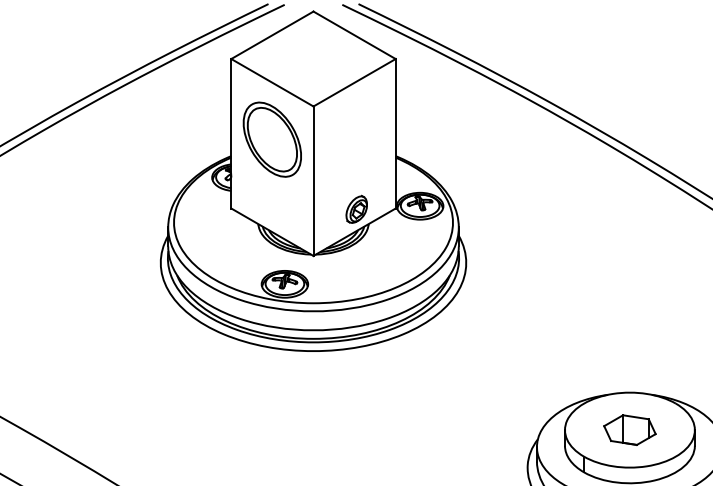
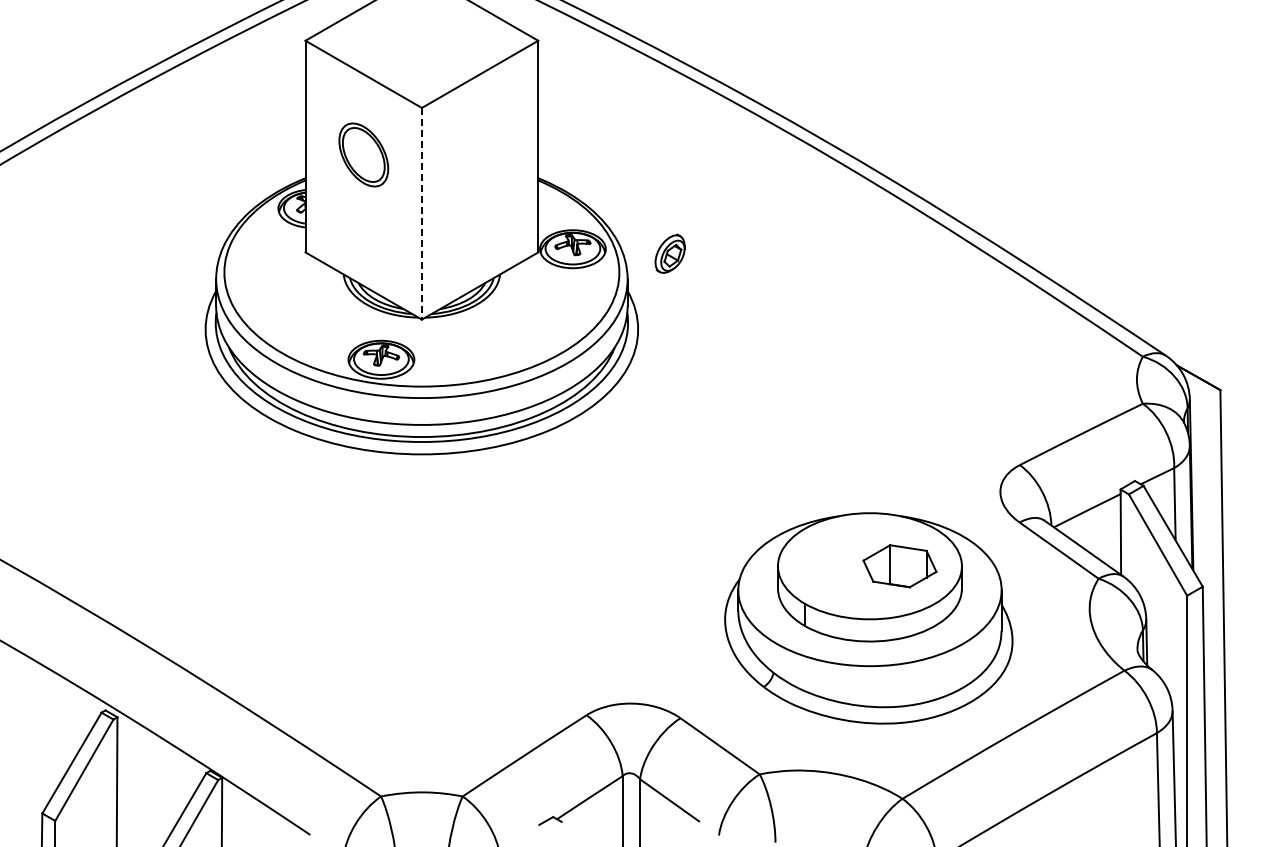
part: (272, 139) -> (363, 154), size x0.6
line: (313, 181) -> (421, 213), solid -> dashed
part: (356, 209) -> (669, 253), moved
part: (629, 430) -> (899, 566), moved

